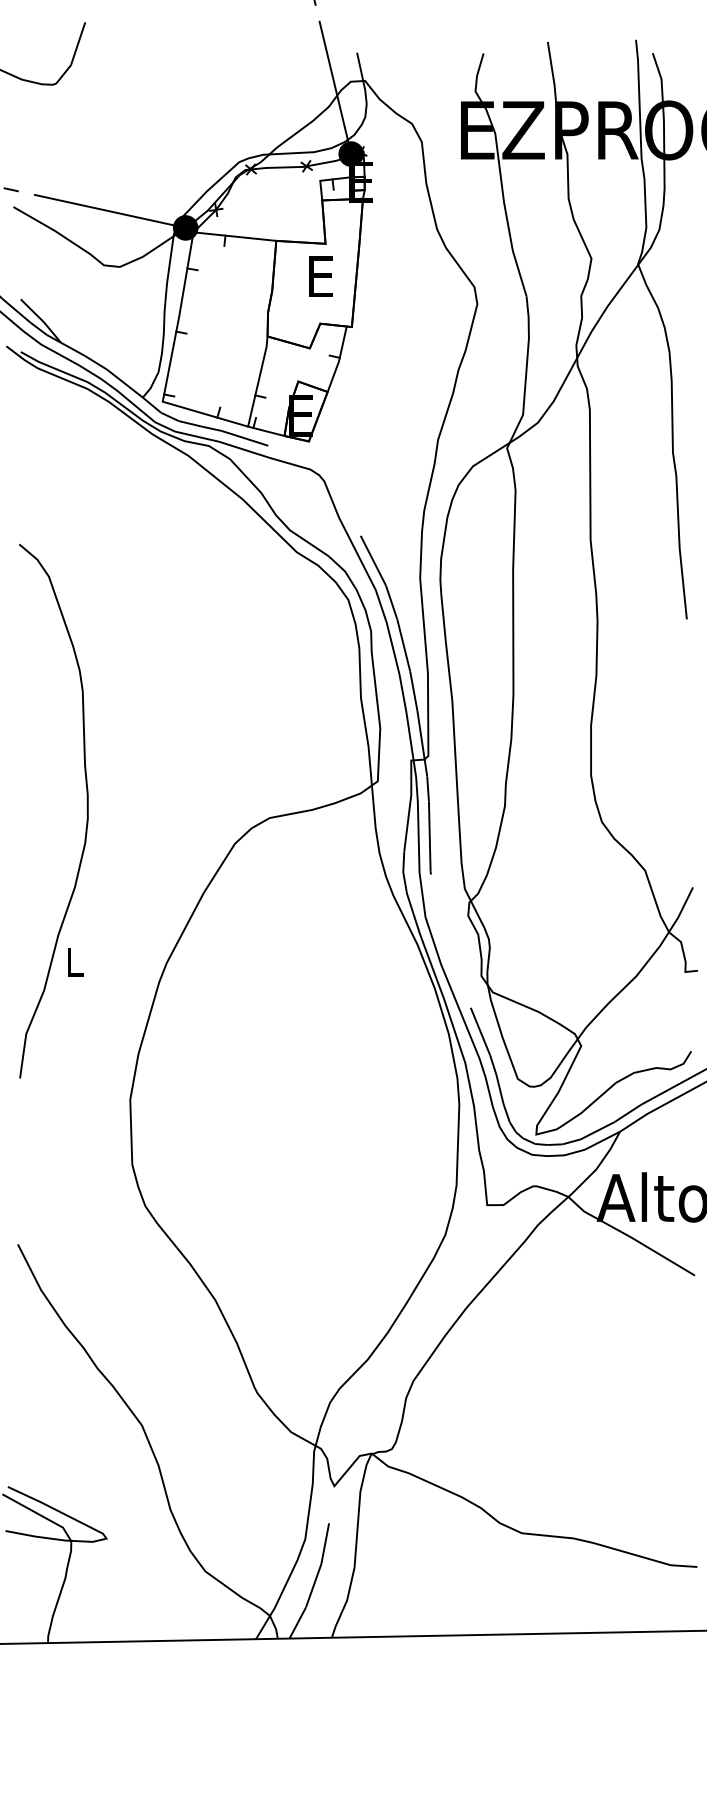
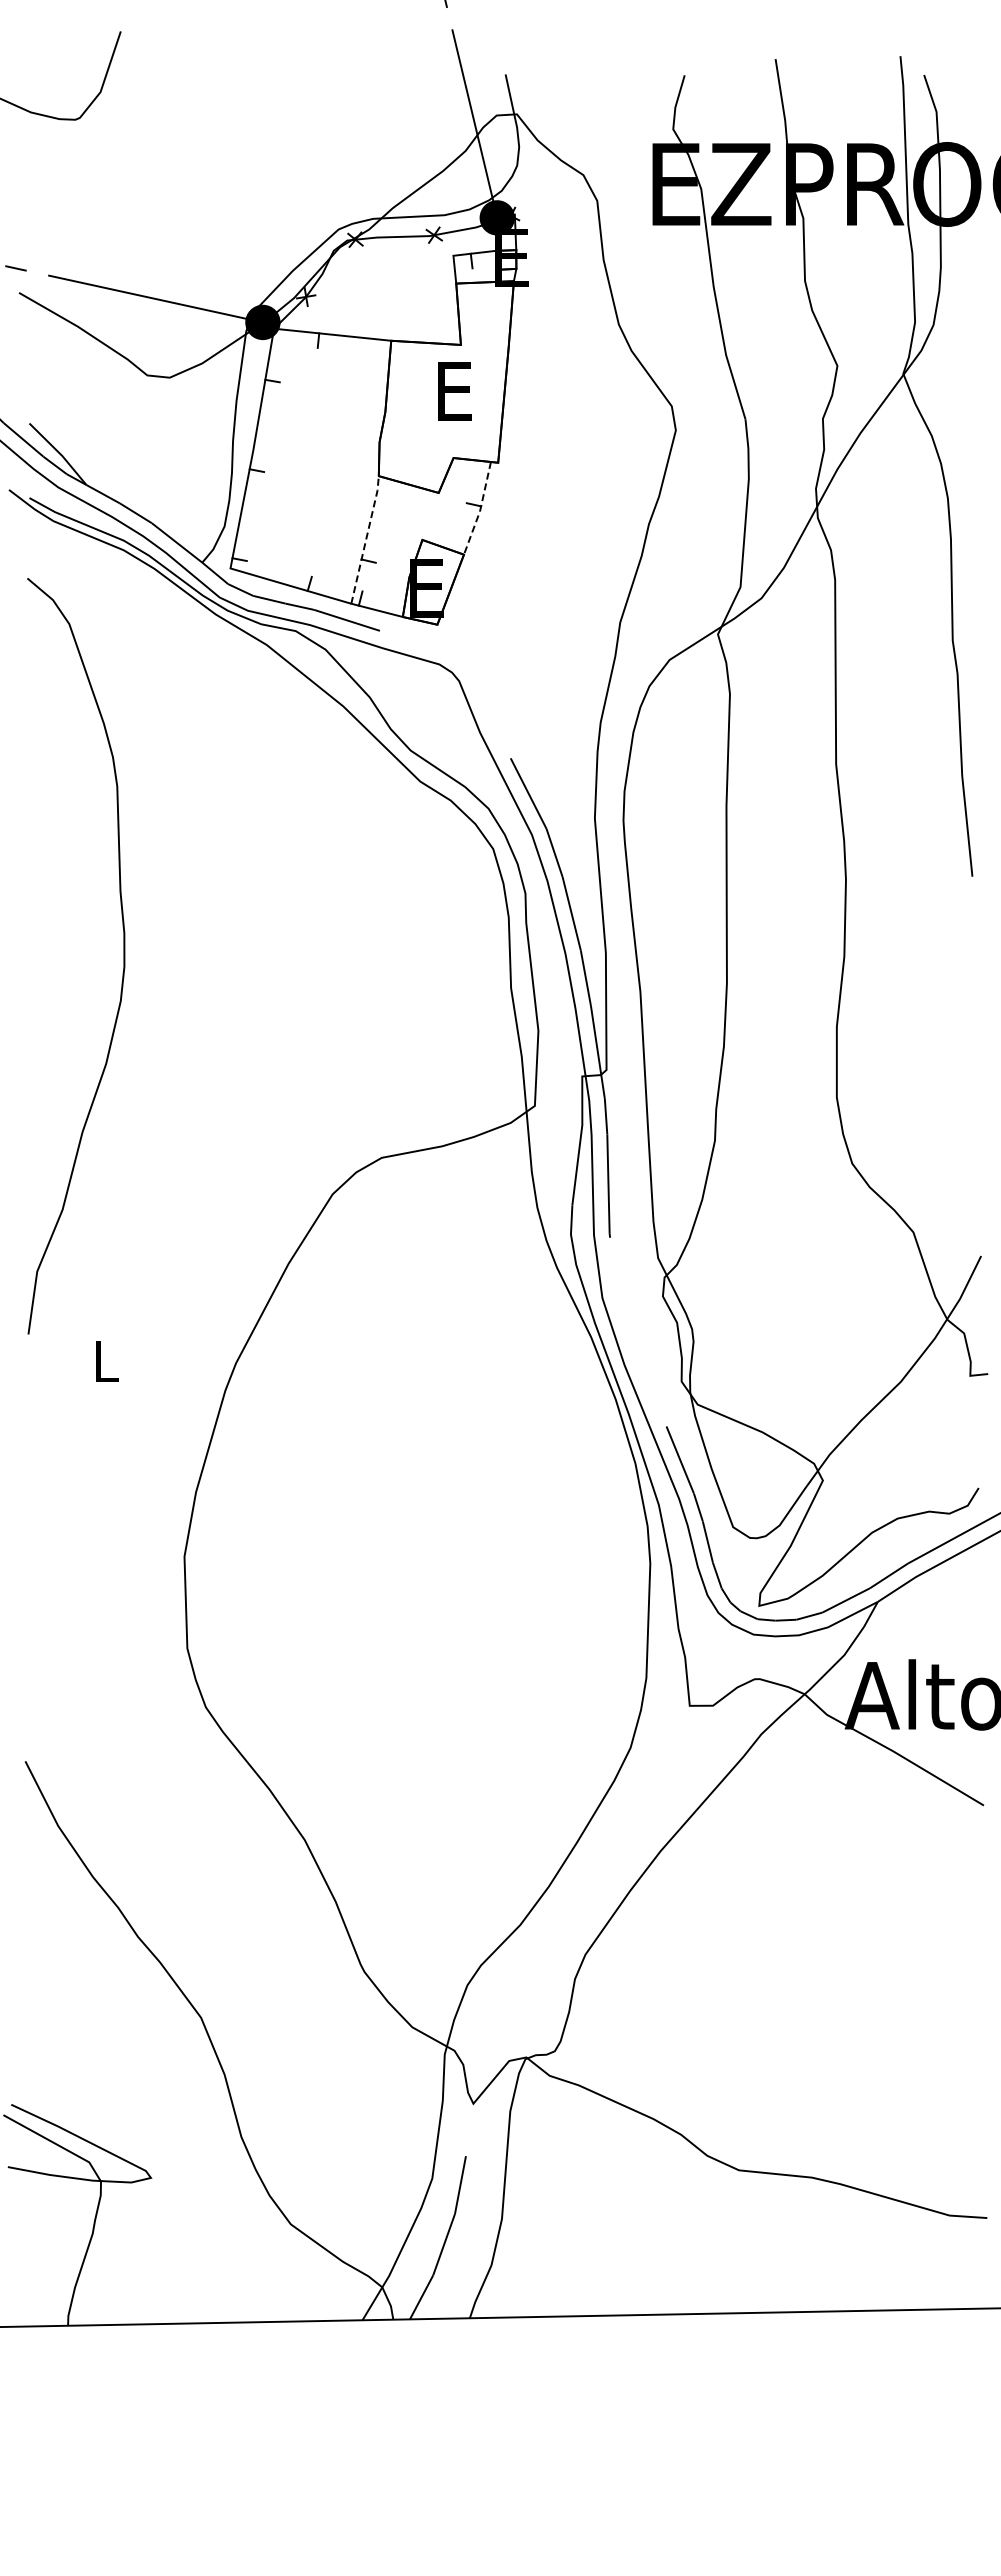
line: (339, 360) -> (480, 510), solid -> dashed
line: (258, 380) -> (366, 538), solid -> dashed
curve: (87, 811) -> (123, 956), moved

